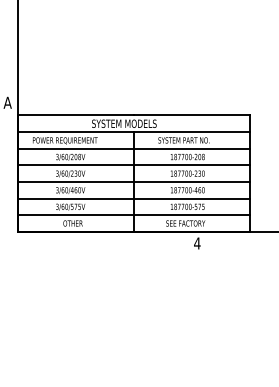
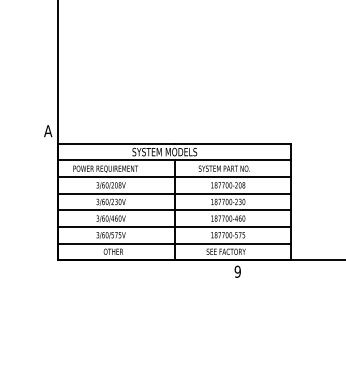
text: (197, 243) -> (237, 271), 4 -> 9

